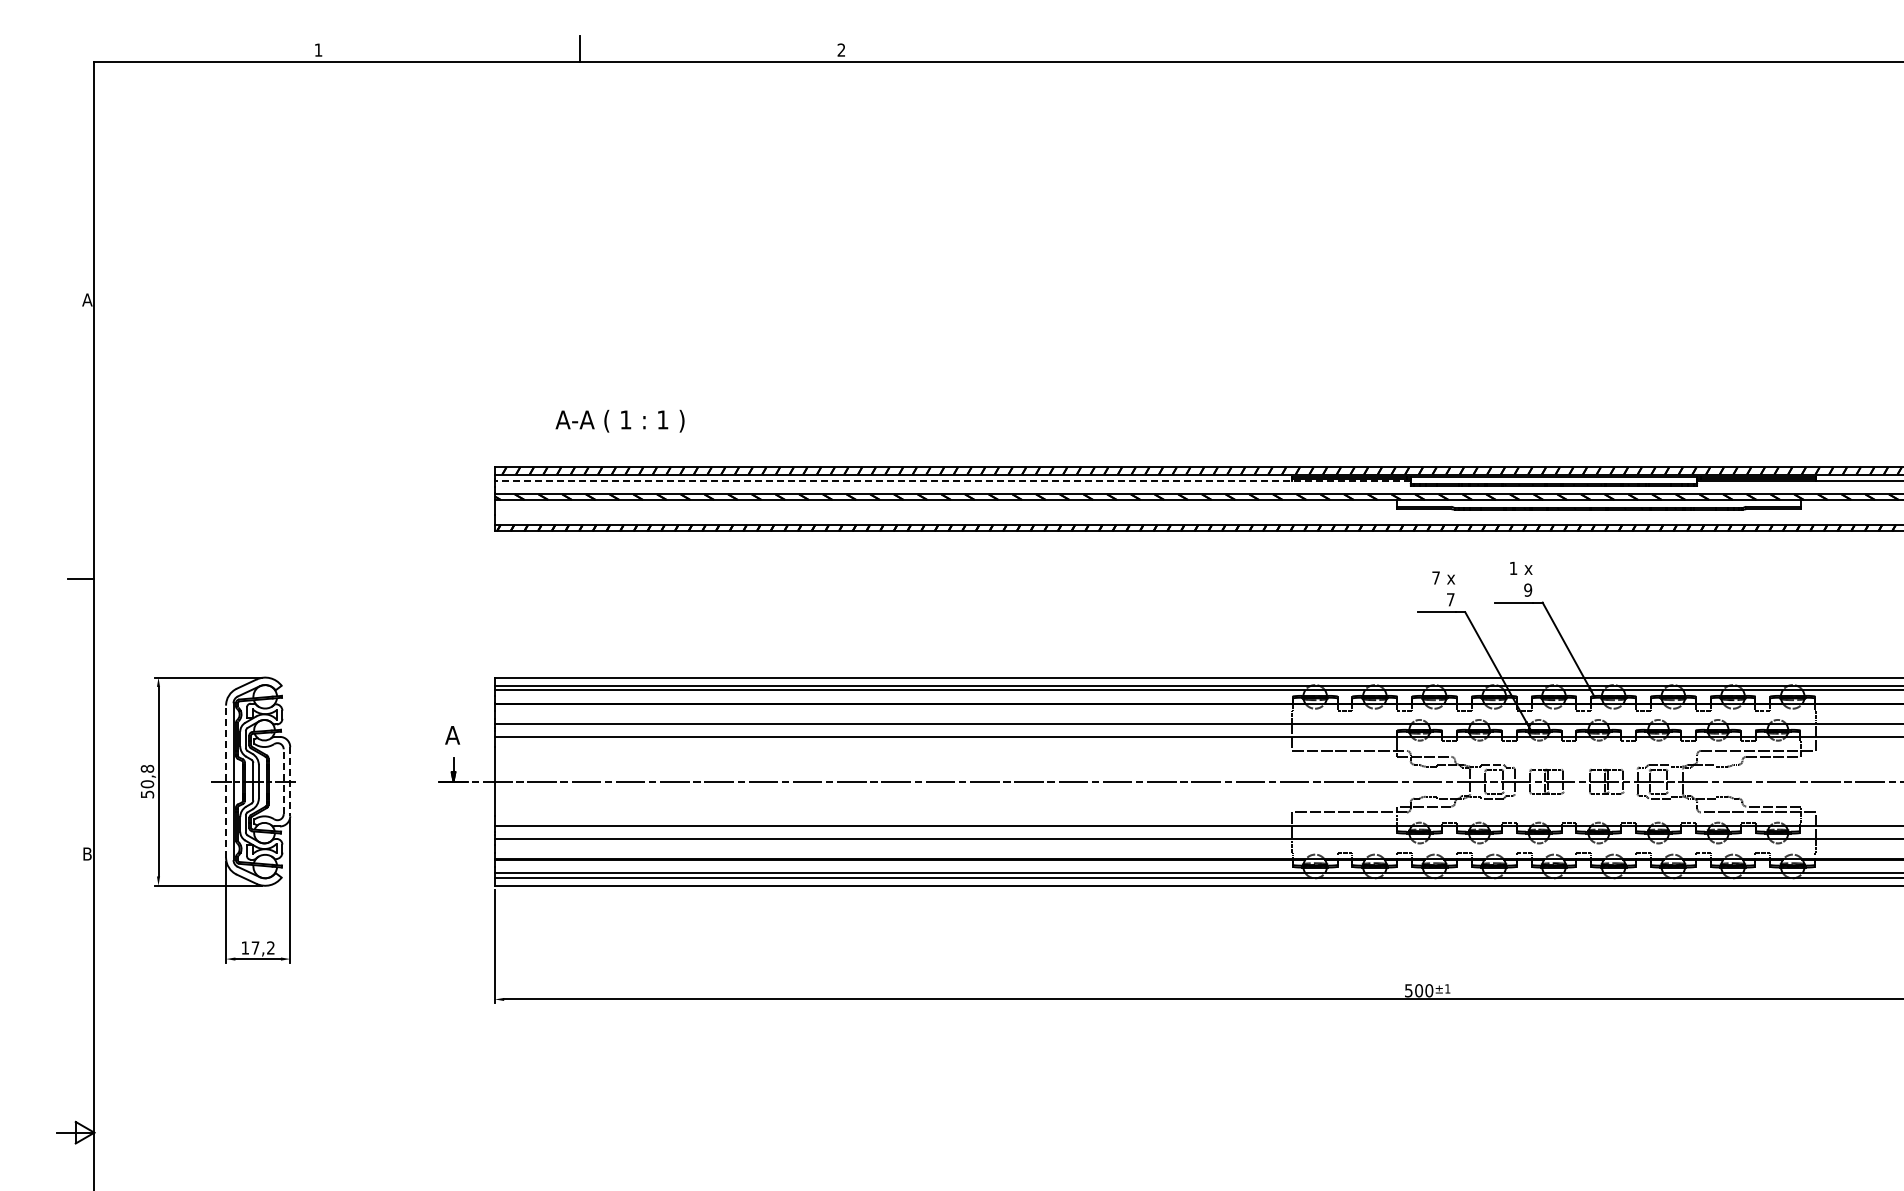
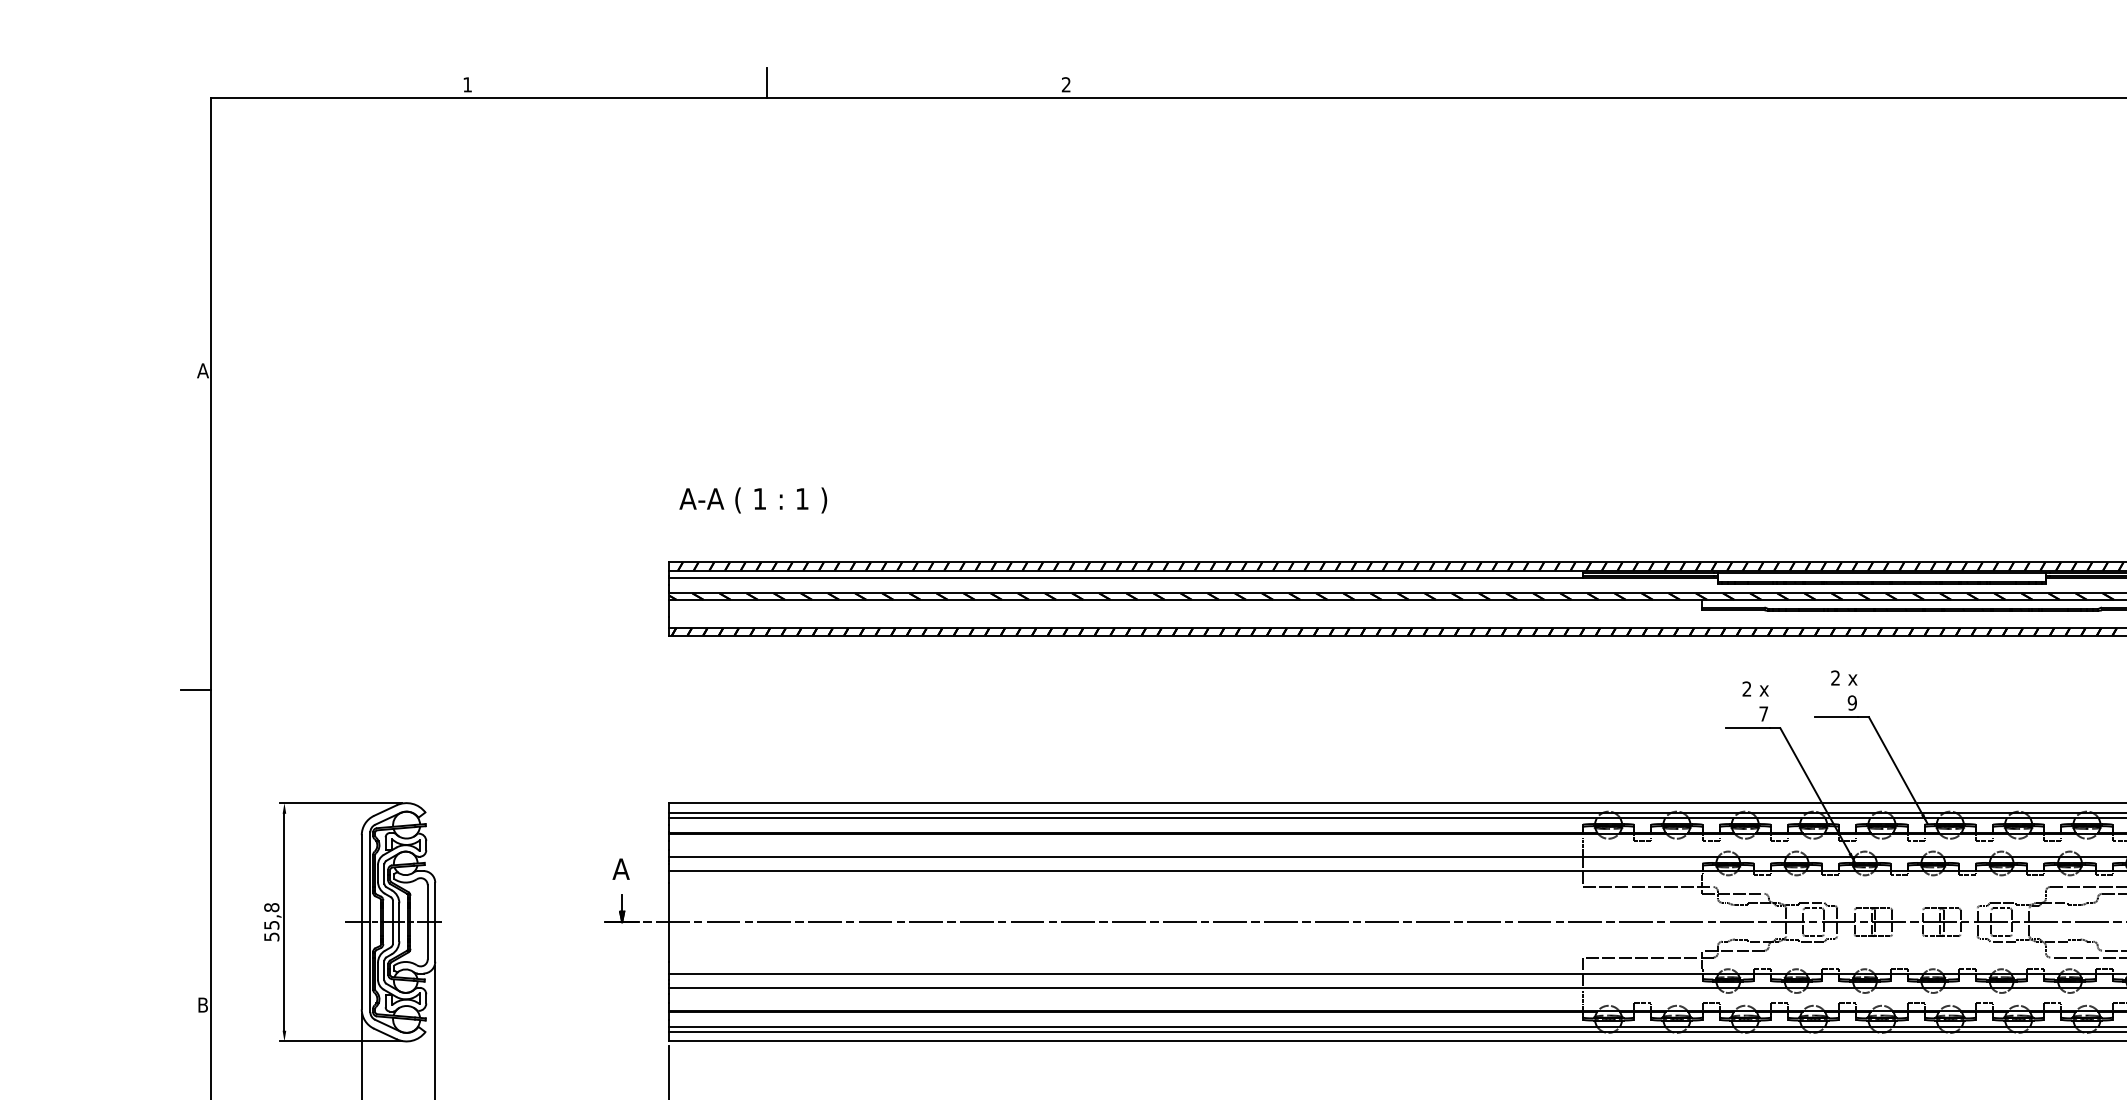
text: (619, 420) -> (752, 499), moved
line: (952, 481) -> (1193, 578), dashed -> solid
text: (1513, 567) -> (1835, 677), 1 -> 2
text: (1435, 577) -> (1746, 688), 7 -> 2
line: (226, 781) -> (362, 922), dashed -> solid
line: (283, 781) -> (427, 922), dashed -> solid
line: (290, 781) -> (435, 922), dashed -> solid
text: (147, 784) -> (271, 925), 50,8 -> 55,8

